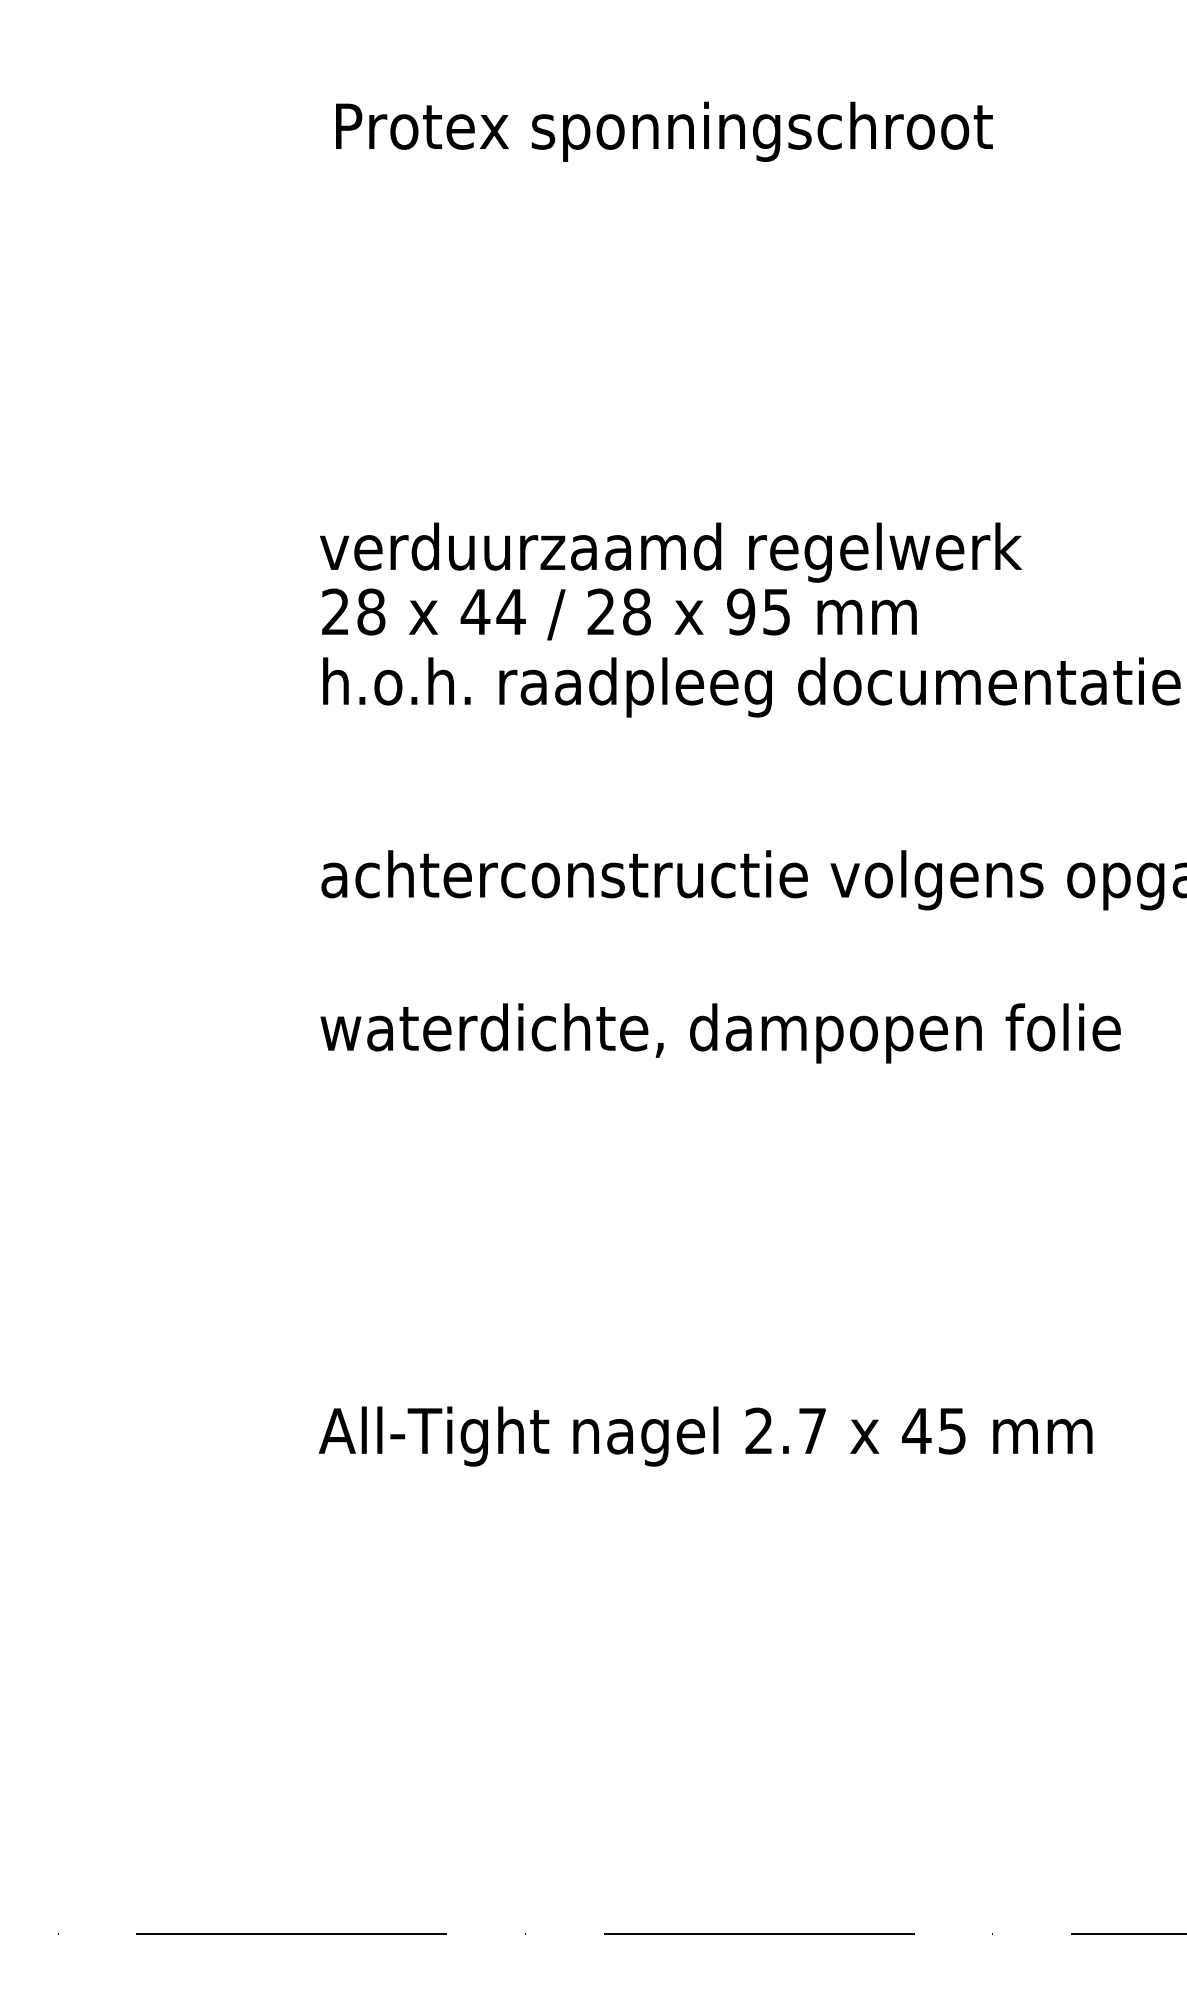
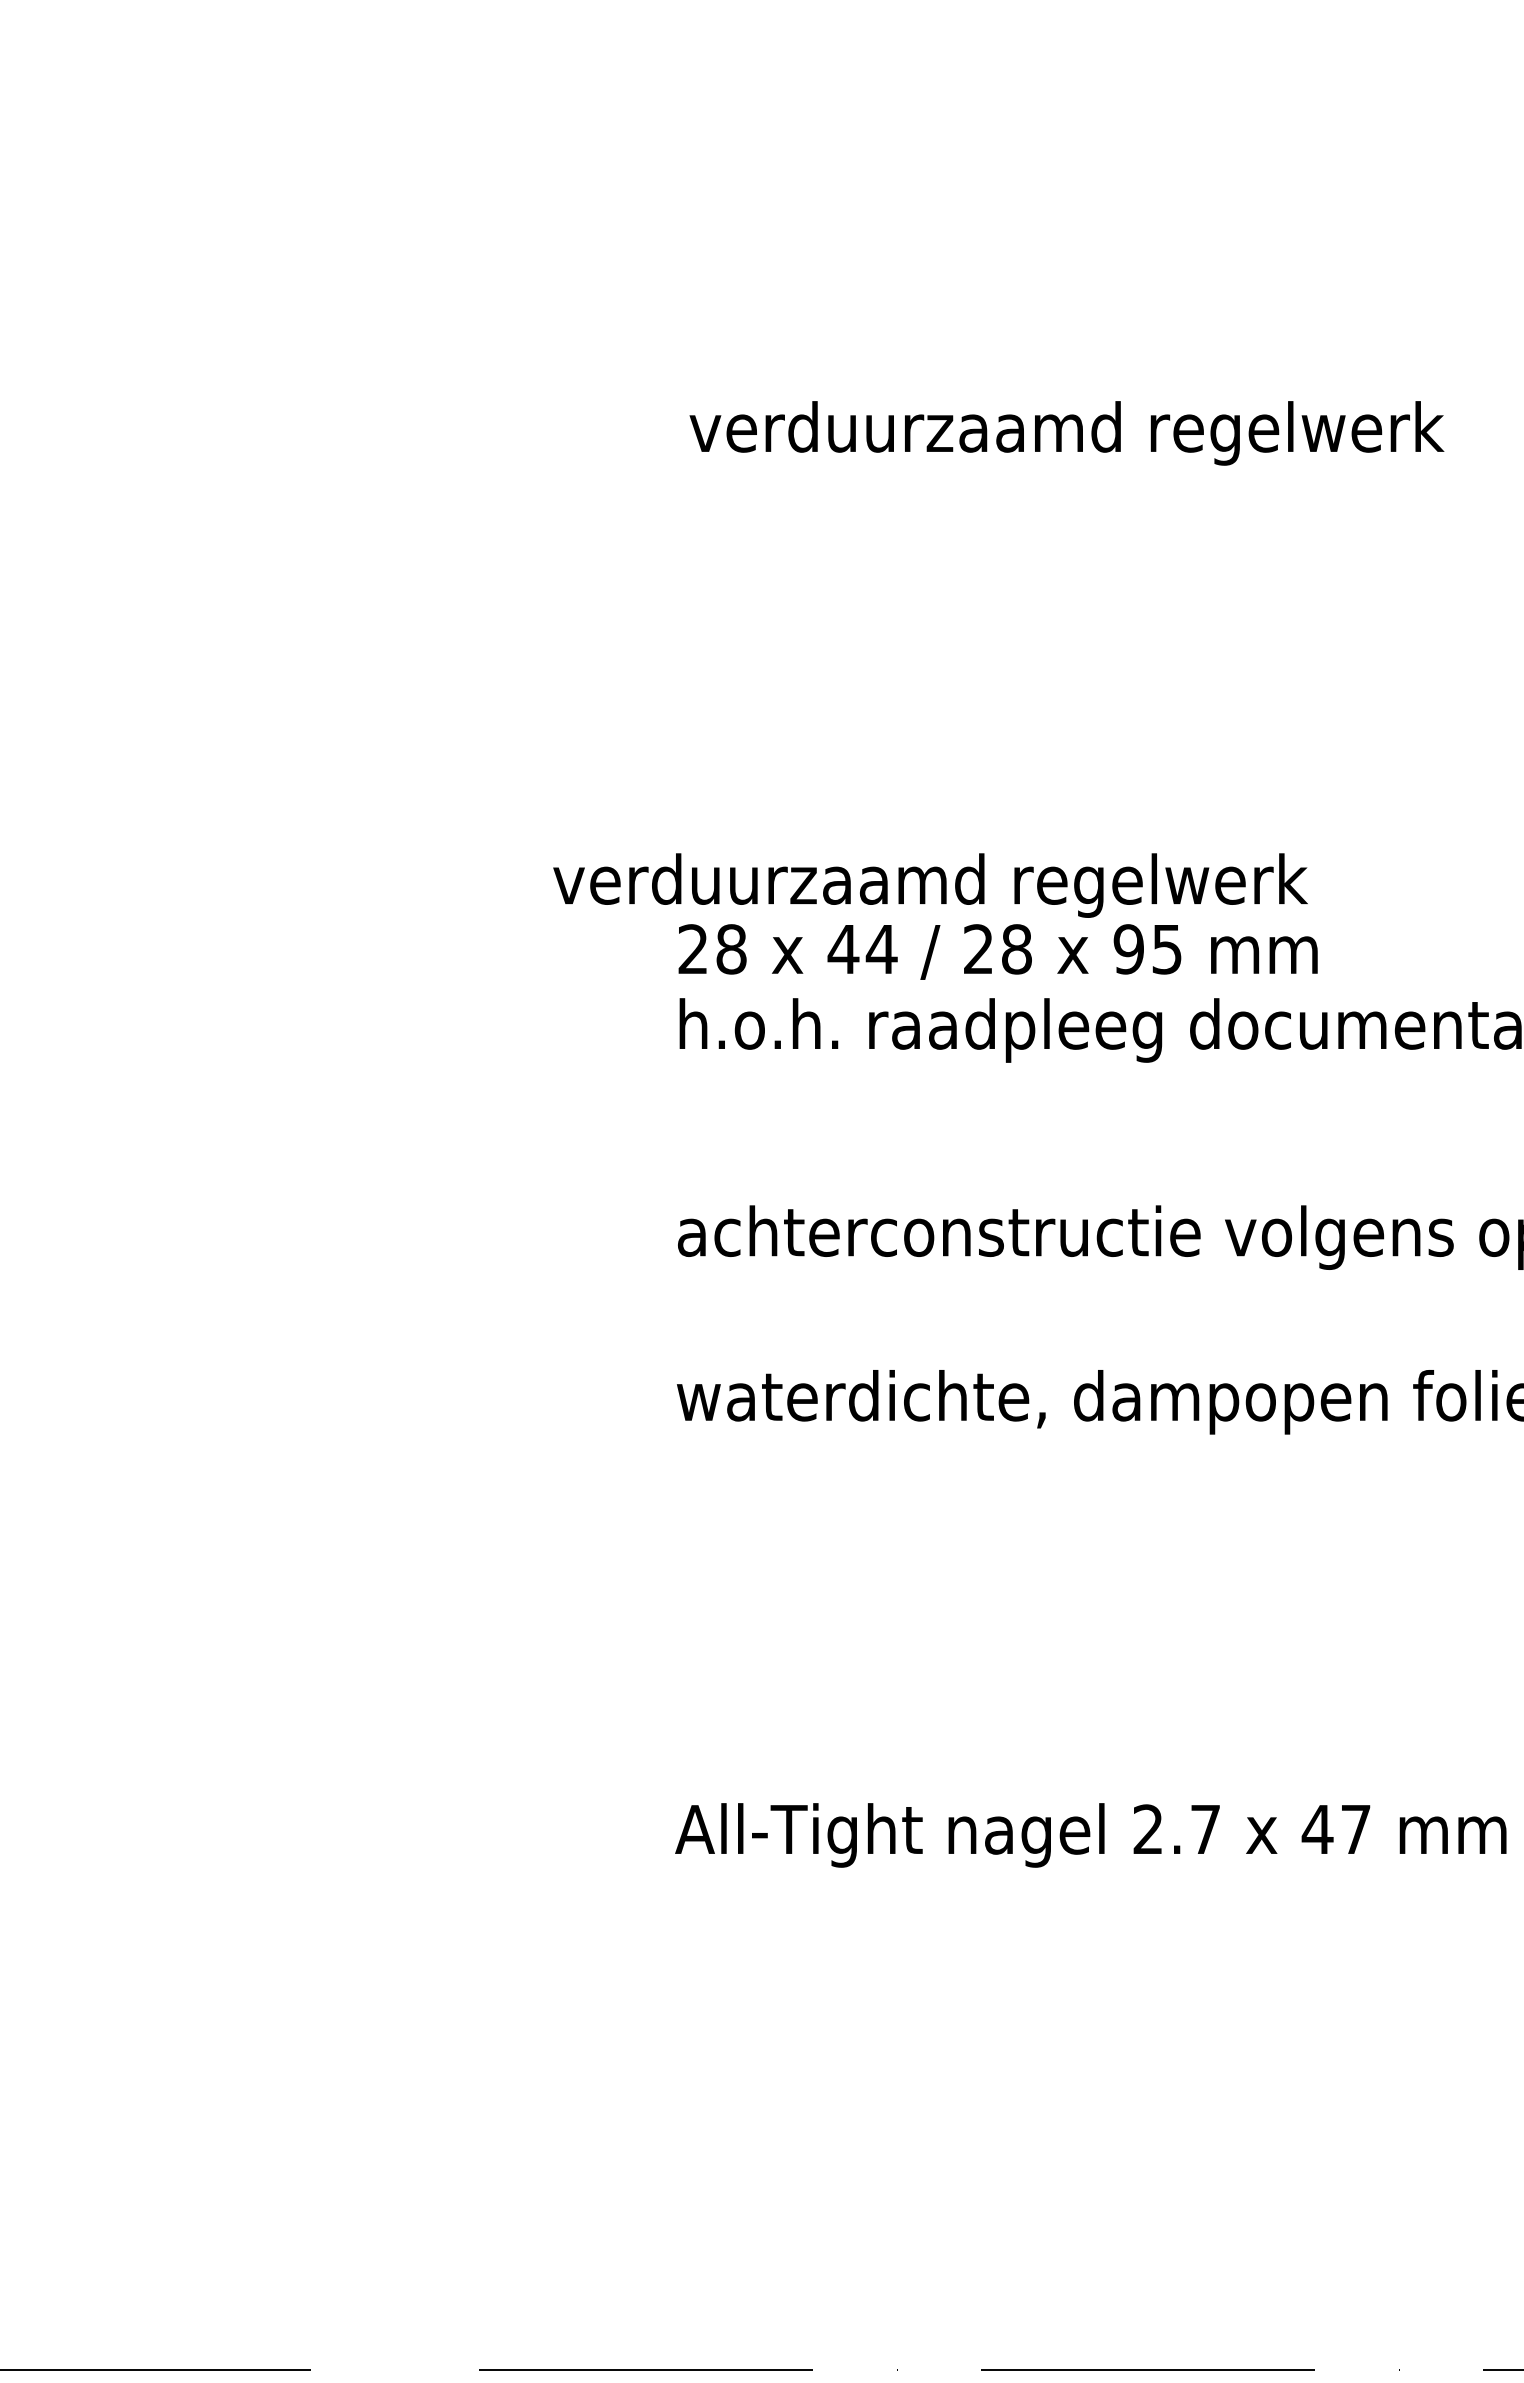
text: (683, 131) -> (1066, 433), Protex sponningschroot -> verduurzaamd regelwerk
text: (670, 552) -> (930, 885), moved
text: (951, 1431) -> (1355, 1829), 45 -> 47

